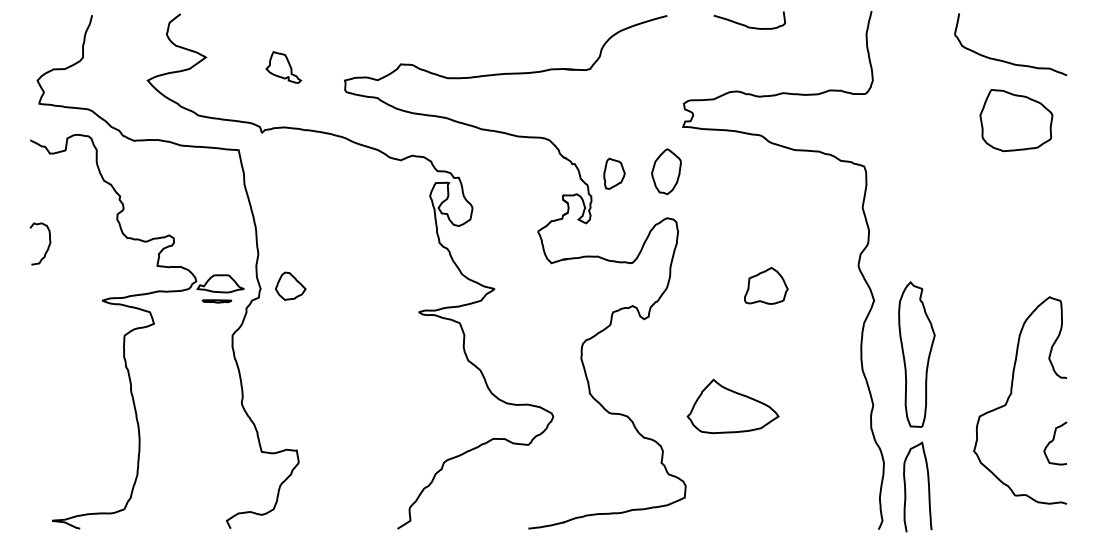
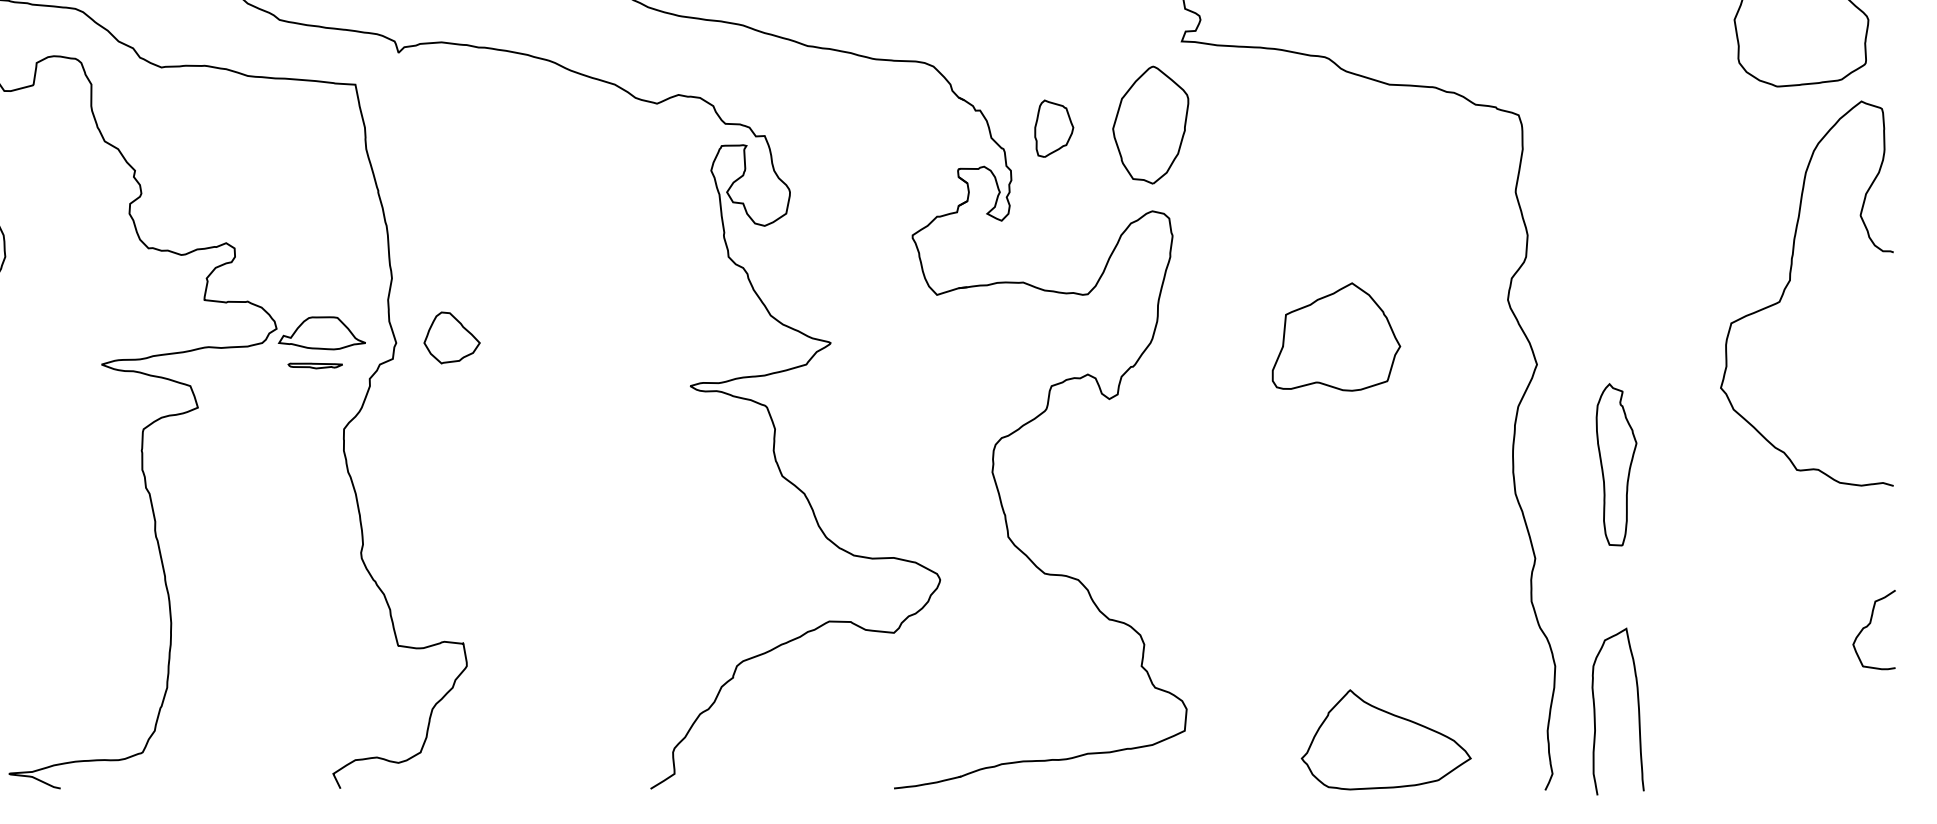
part: (666, 171) -> (1150, 124), size x1.4
part: (766, 285) -> (1336, 336), size x1.6
part: (916, 354) -> (1615, 464), size x0.6
curve: (1011, 395) -> (1790, 284), moved
part: (732, 406) -> (1385, 739), moved

